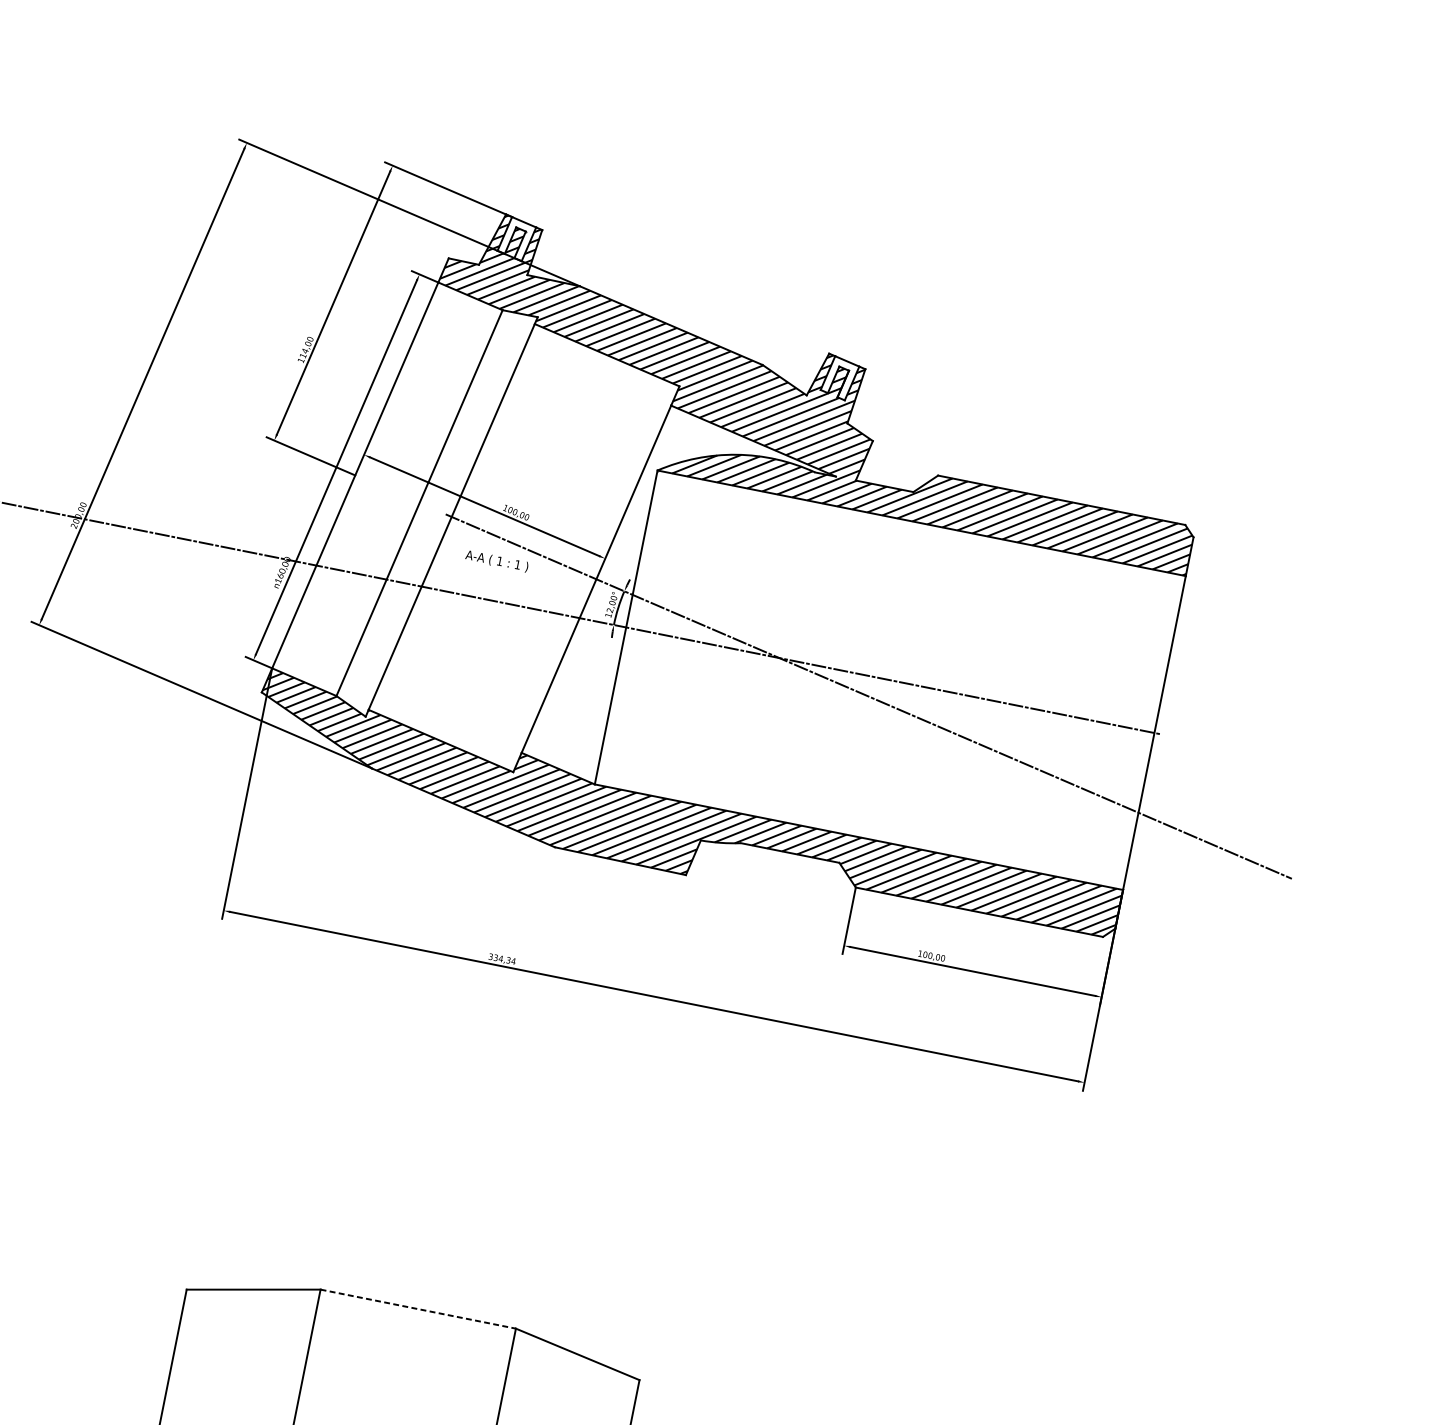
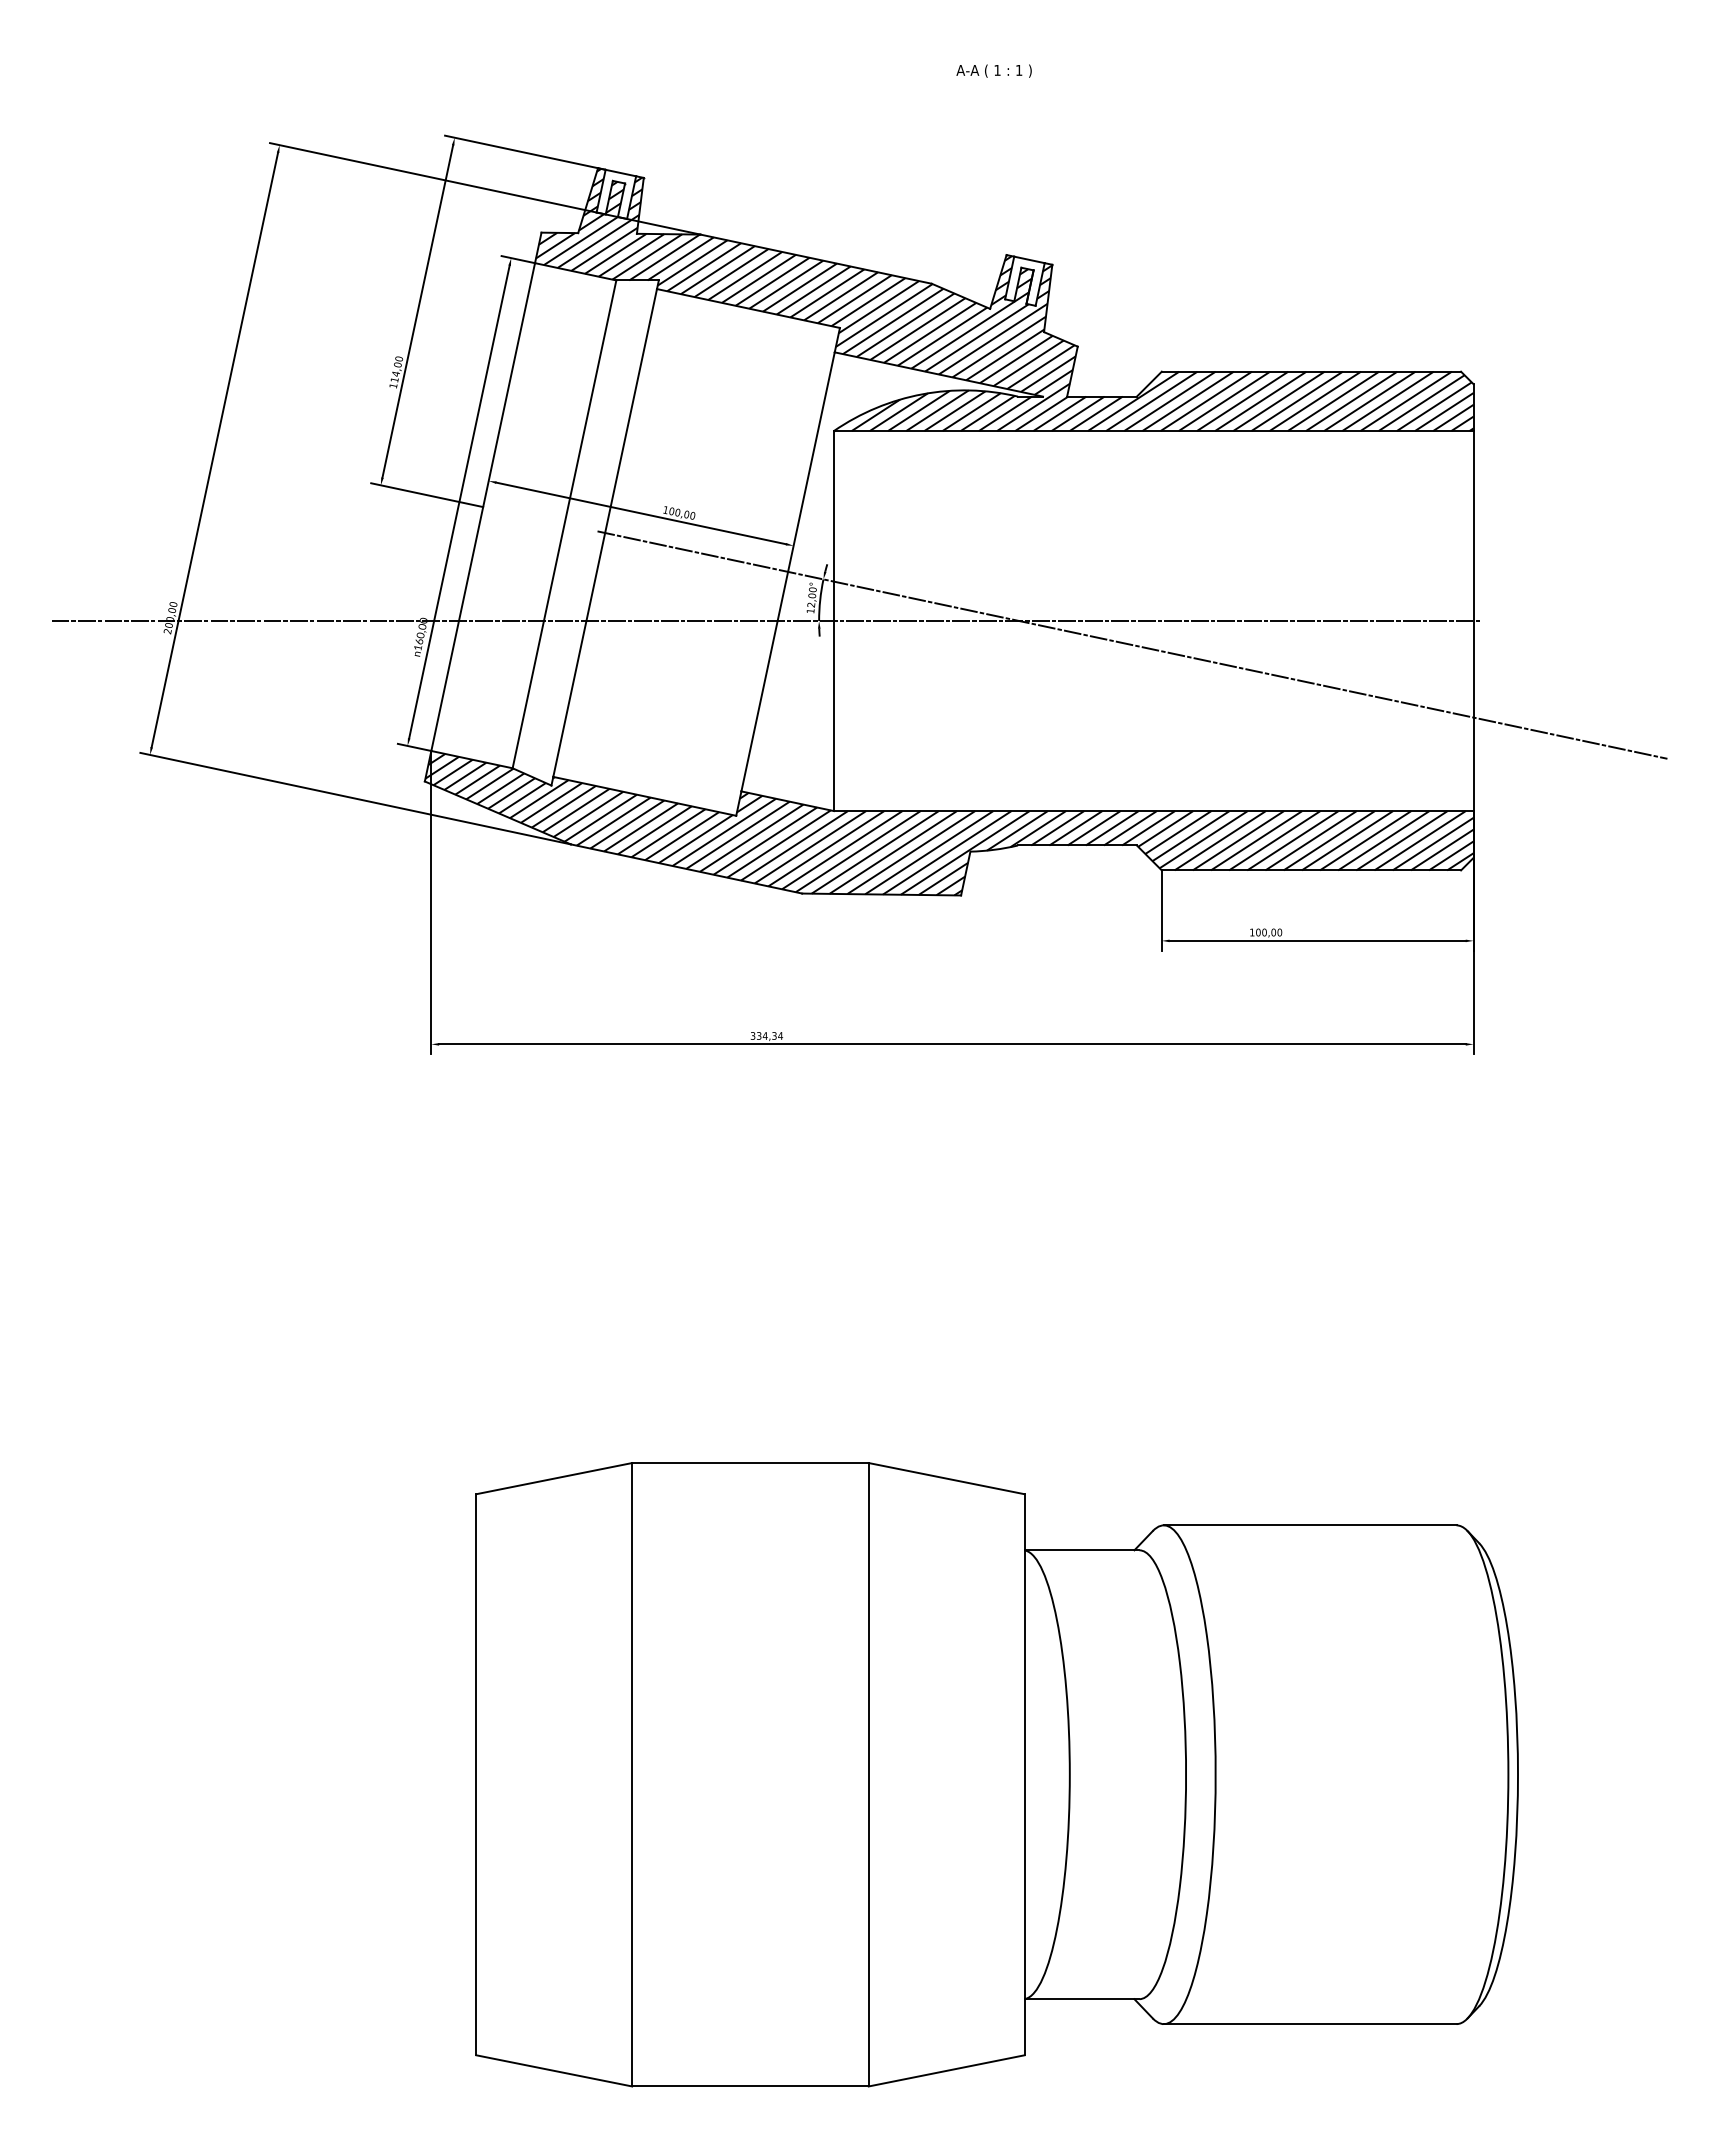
text: (496, 560) -> (993, 70), moved
line: (418, 1309) -> (750, 1463), dashed -> solid

